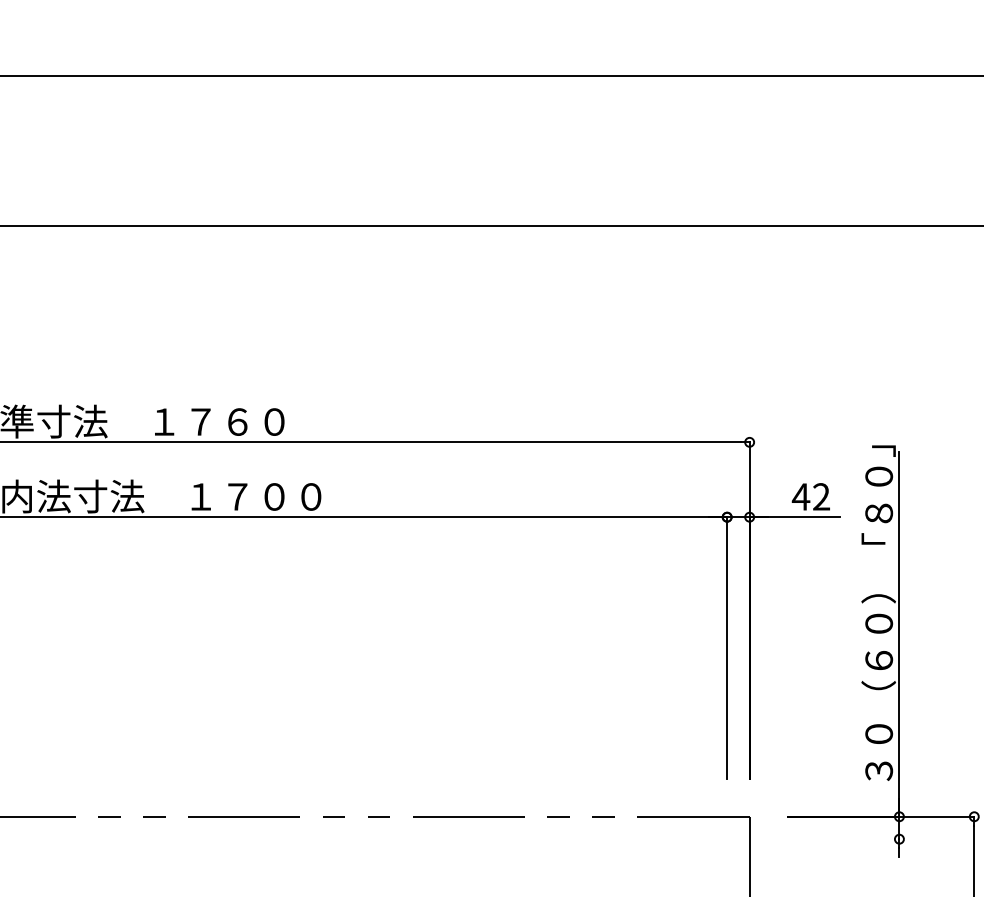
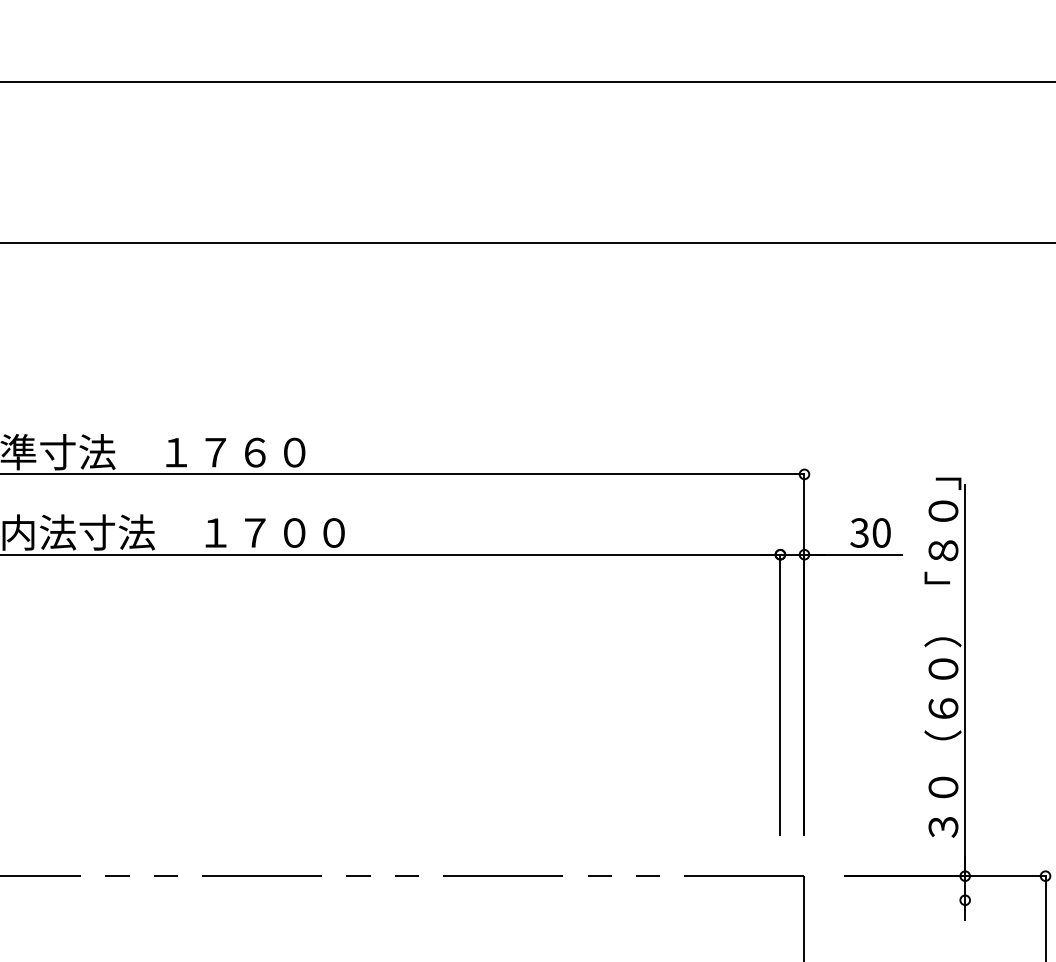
text: (810, 496) -> (869, 532), 42 -> 30

